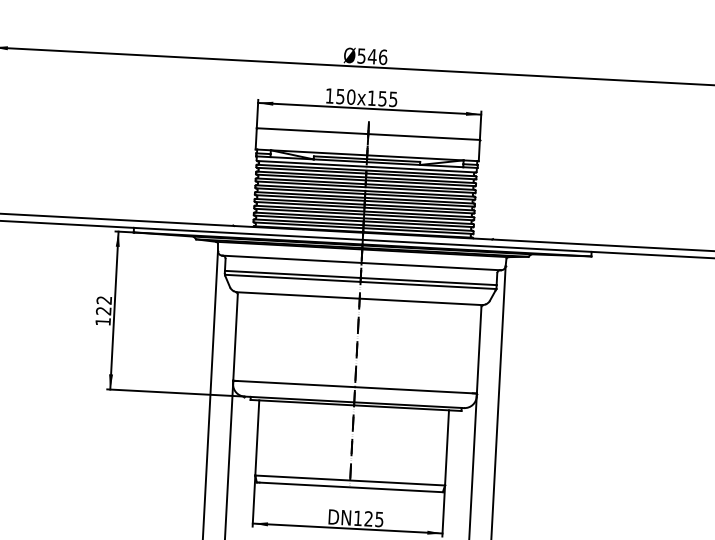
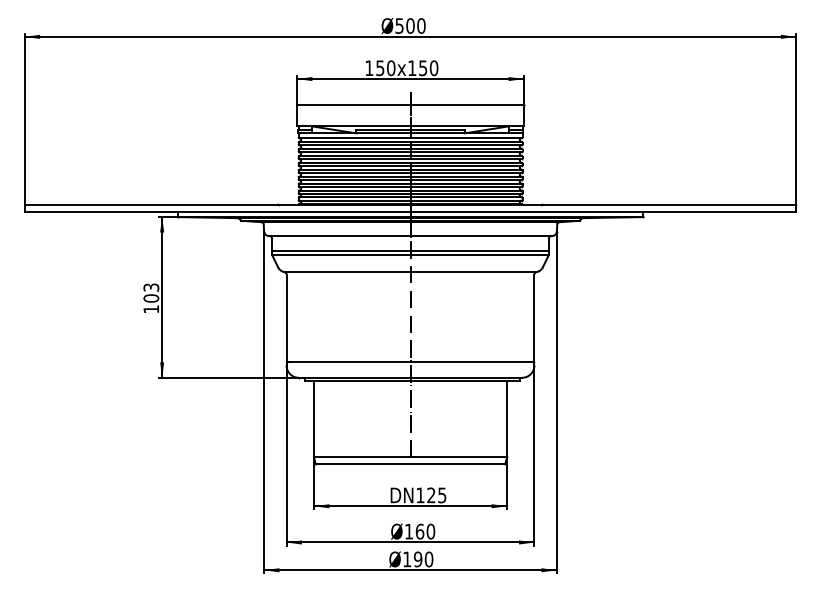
text: (377, 56) -> (415, 25), 546 -> 500
text: (392, 99) -> (433, 68), 150x155 -> 150x150
text: (104, 305) -> (151, 292), 122 -> 103

